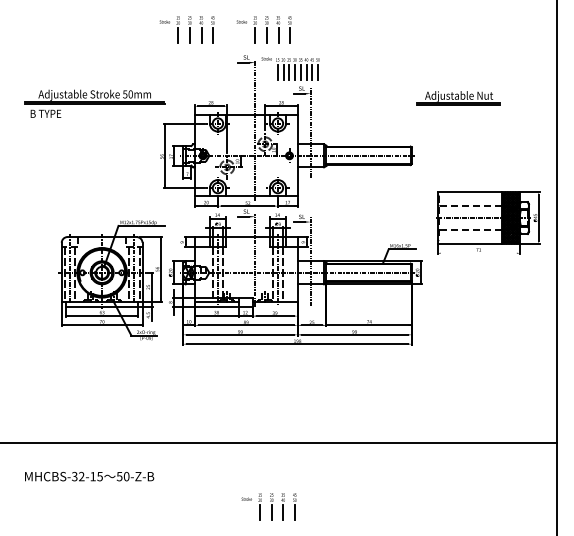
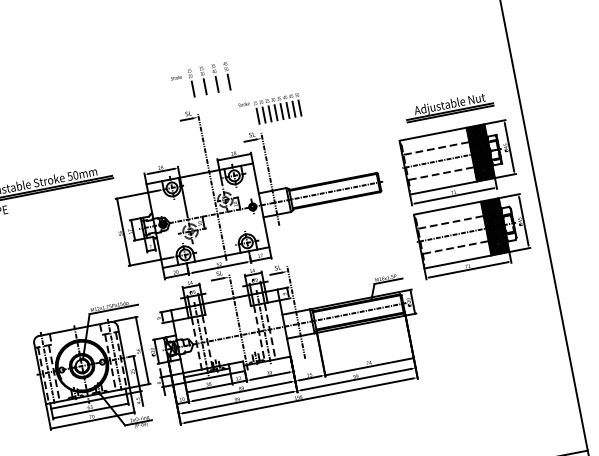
part: (186, 29) -> (120, 96), removed
part: (290, 68) -> (270, 109), moved
part: (458, 98) -> (449, 107), moved
part: (488, 151) -> (458, 162), added
line: (478, 253) -> (468, 270), added

